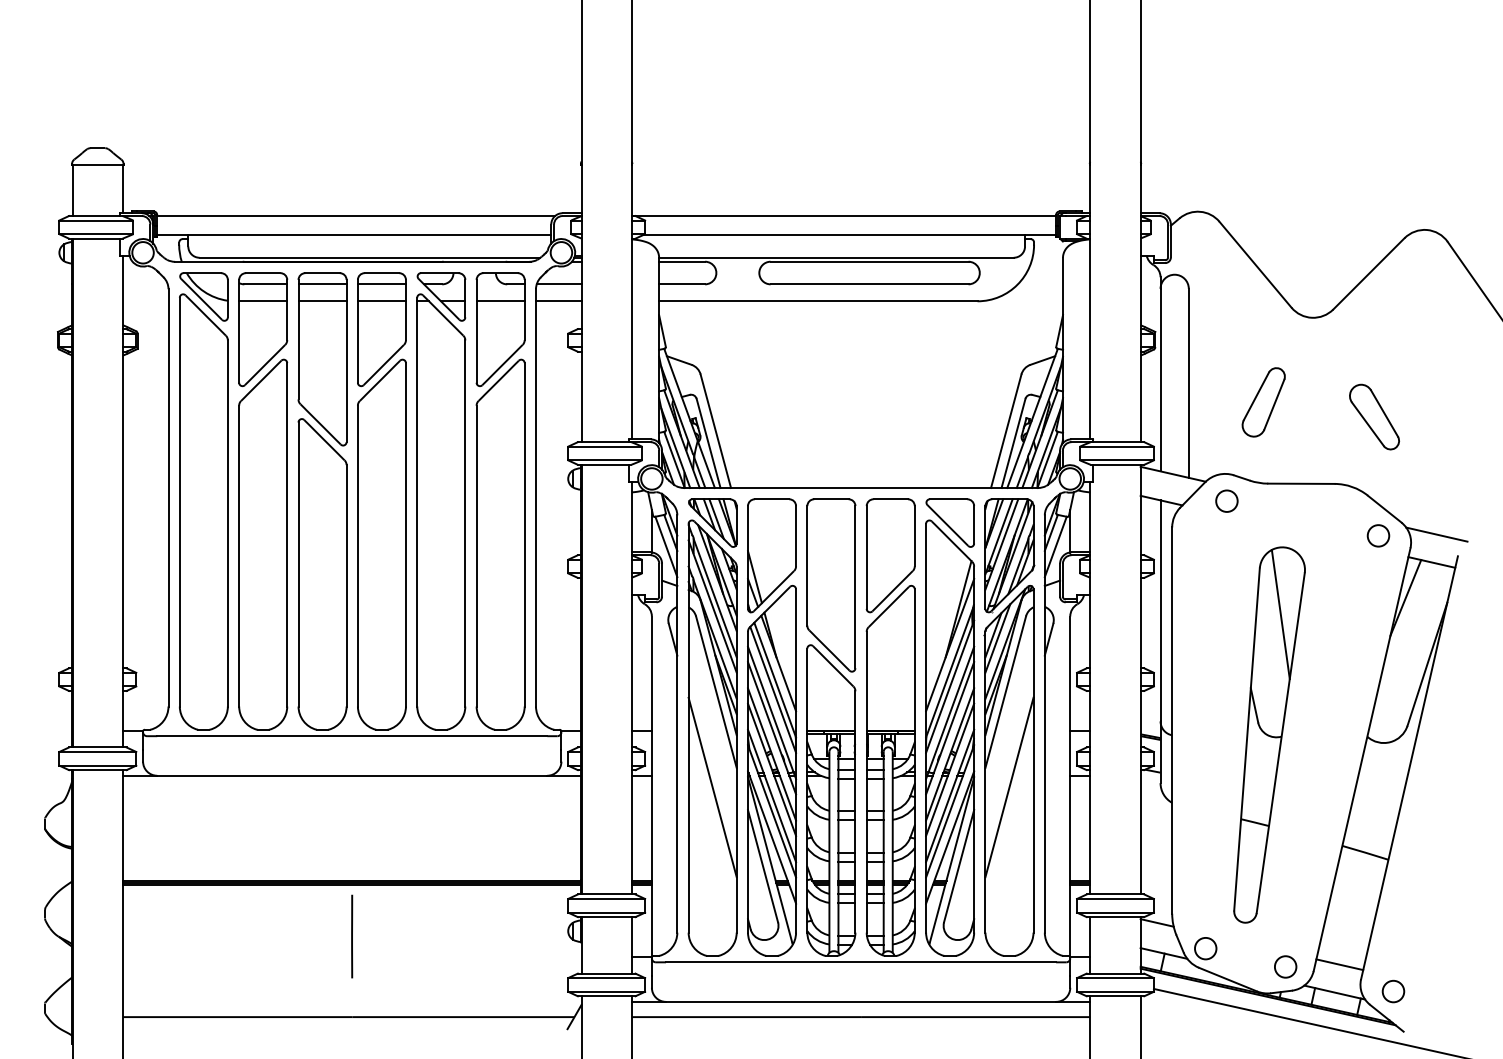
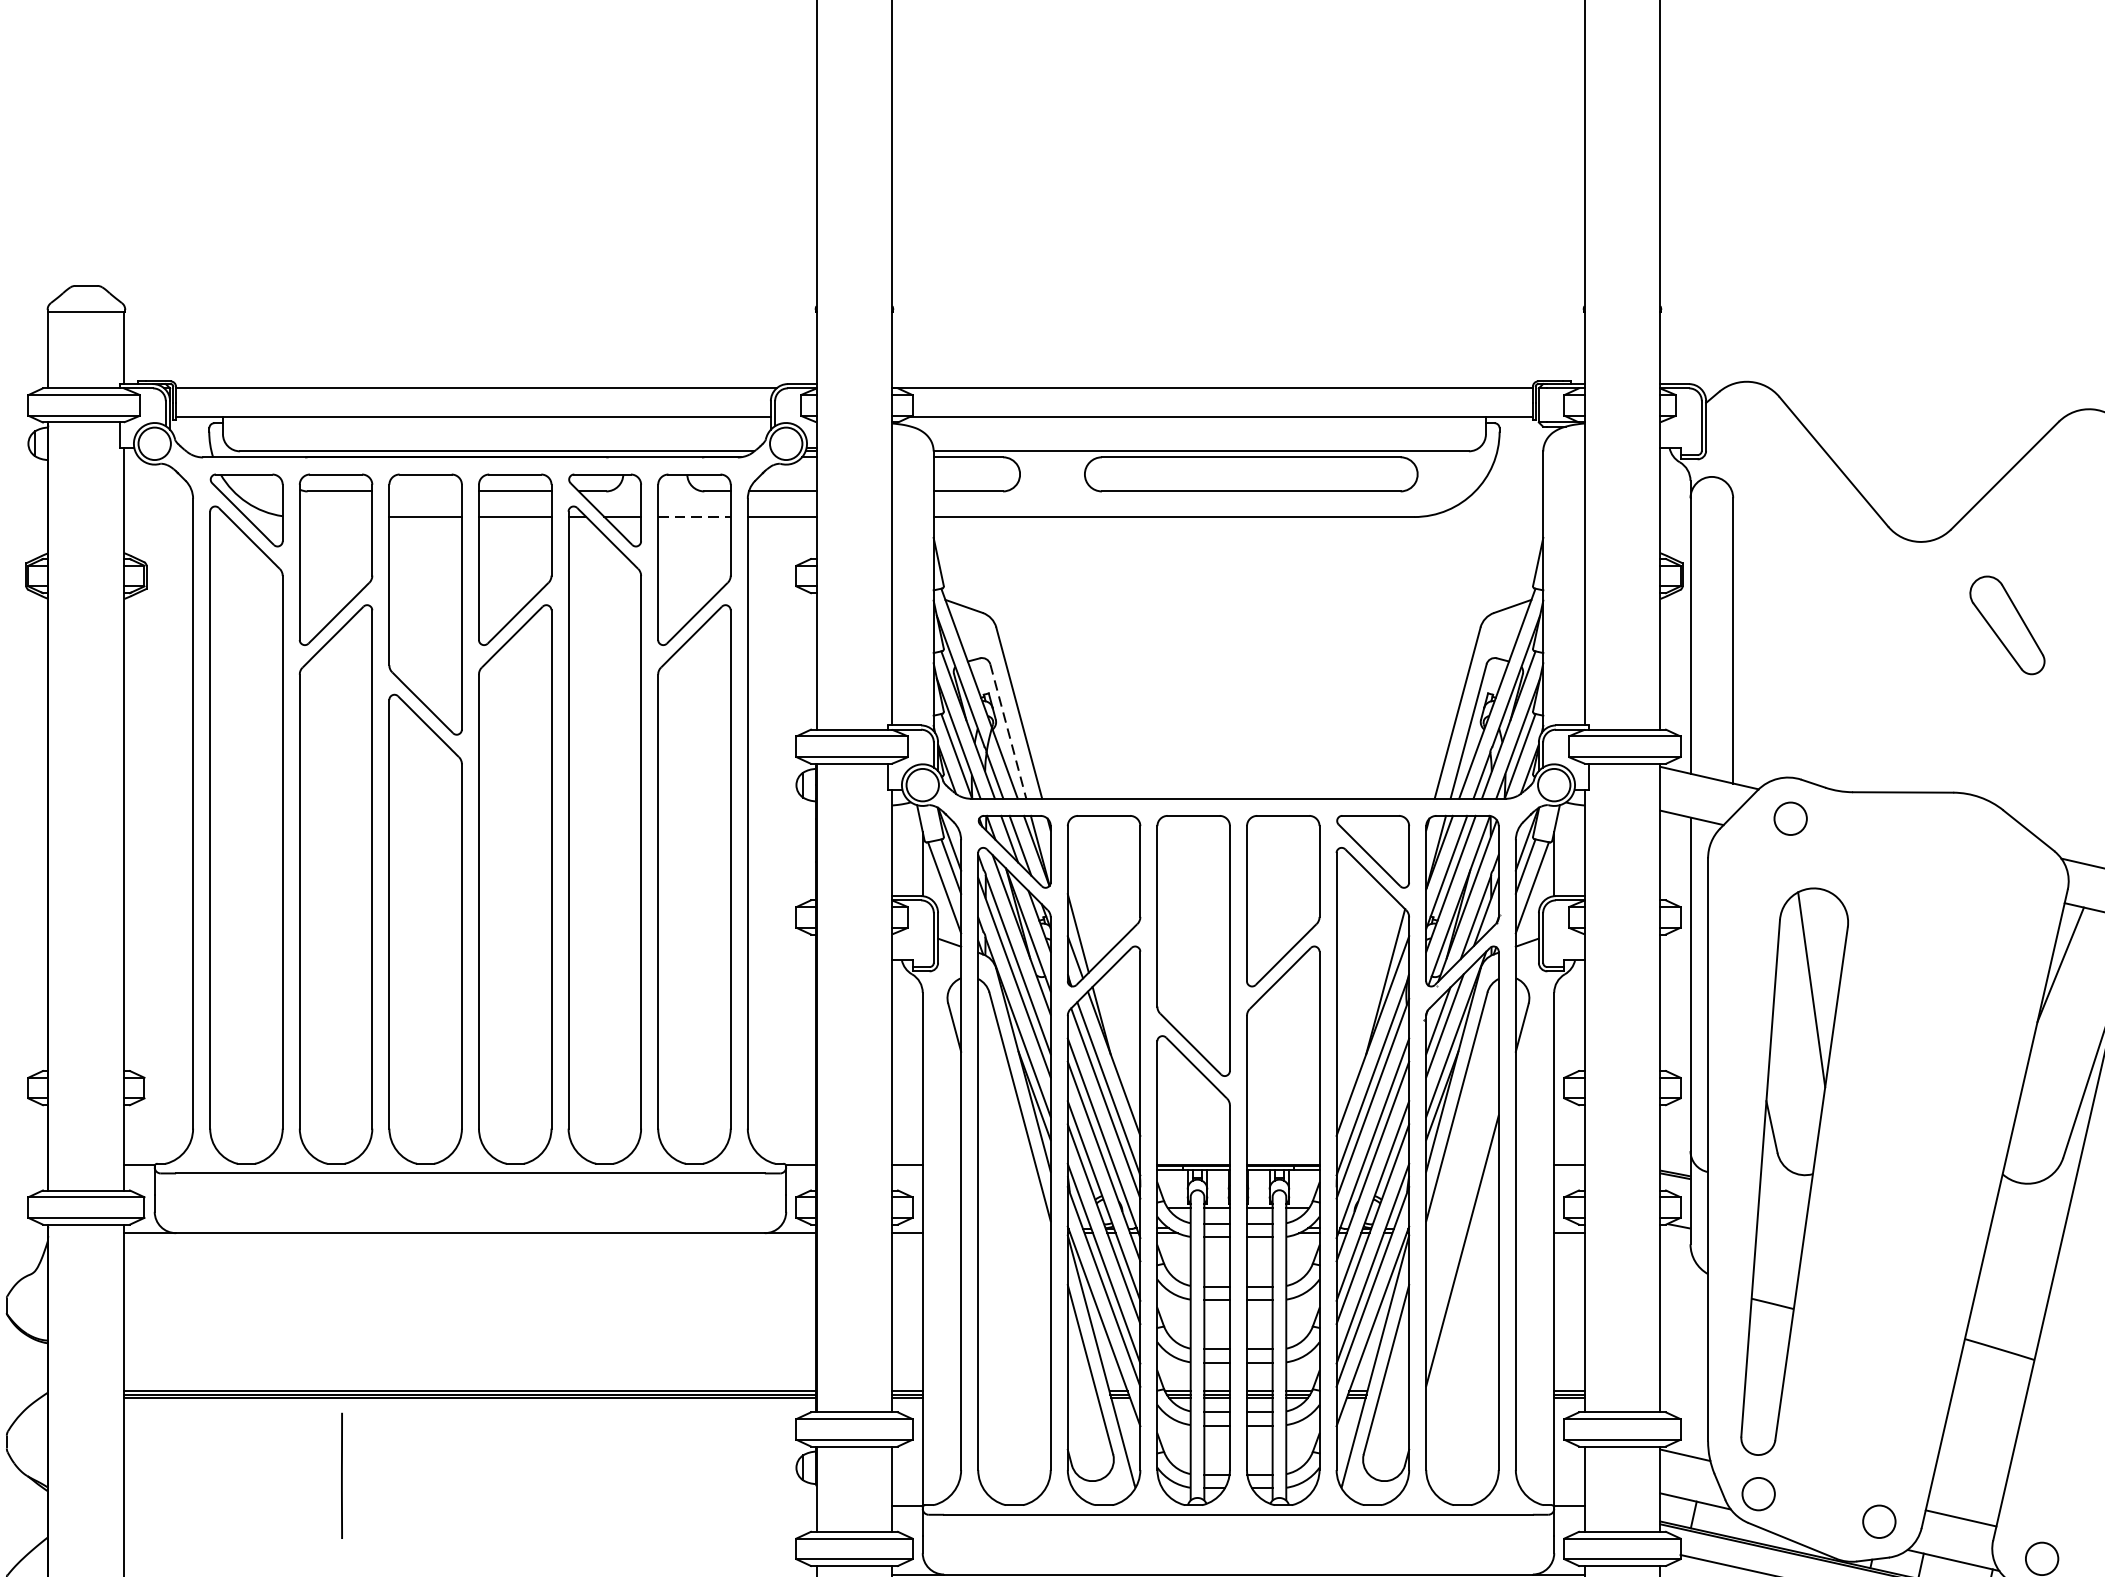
line: (322, 284) -> (425, 491), removed
line: (263, 301) -> (336, 517), removed
line: (501, 301) -> (695, 517), solid -> dashed
part: (1263, 402) -> (1845, 669), removed
part: (1374, 416) -> (2007, 624), moved
line: (708, 443) -> (1008, 731), solid -> dashed
circle: (1378, 535) -> (2019, 870), removed
part: (1269, 734) -> (1794, 1170), moved
line: (712, 787) -> (1014, 1250), removed
line: (352, 936) -> (342, 1475), moved

